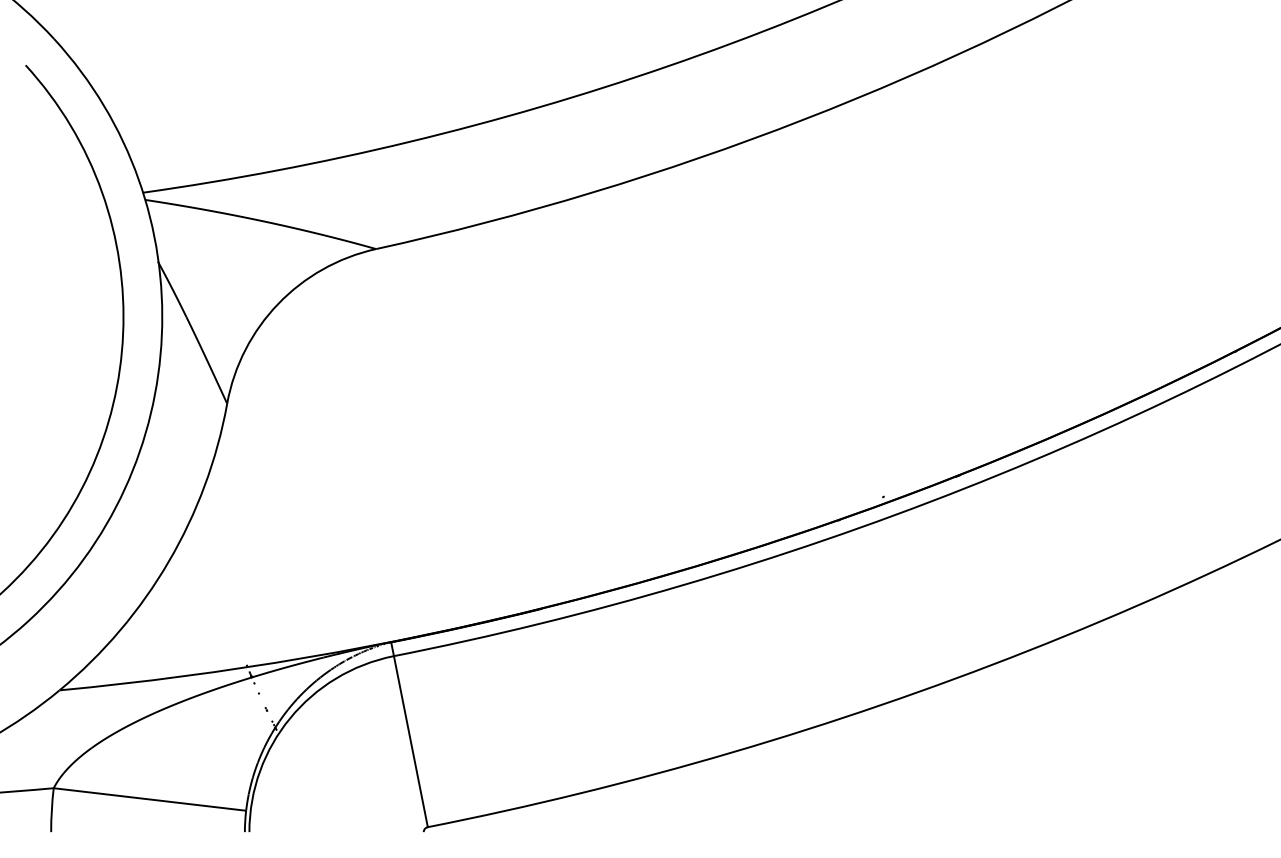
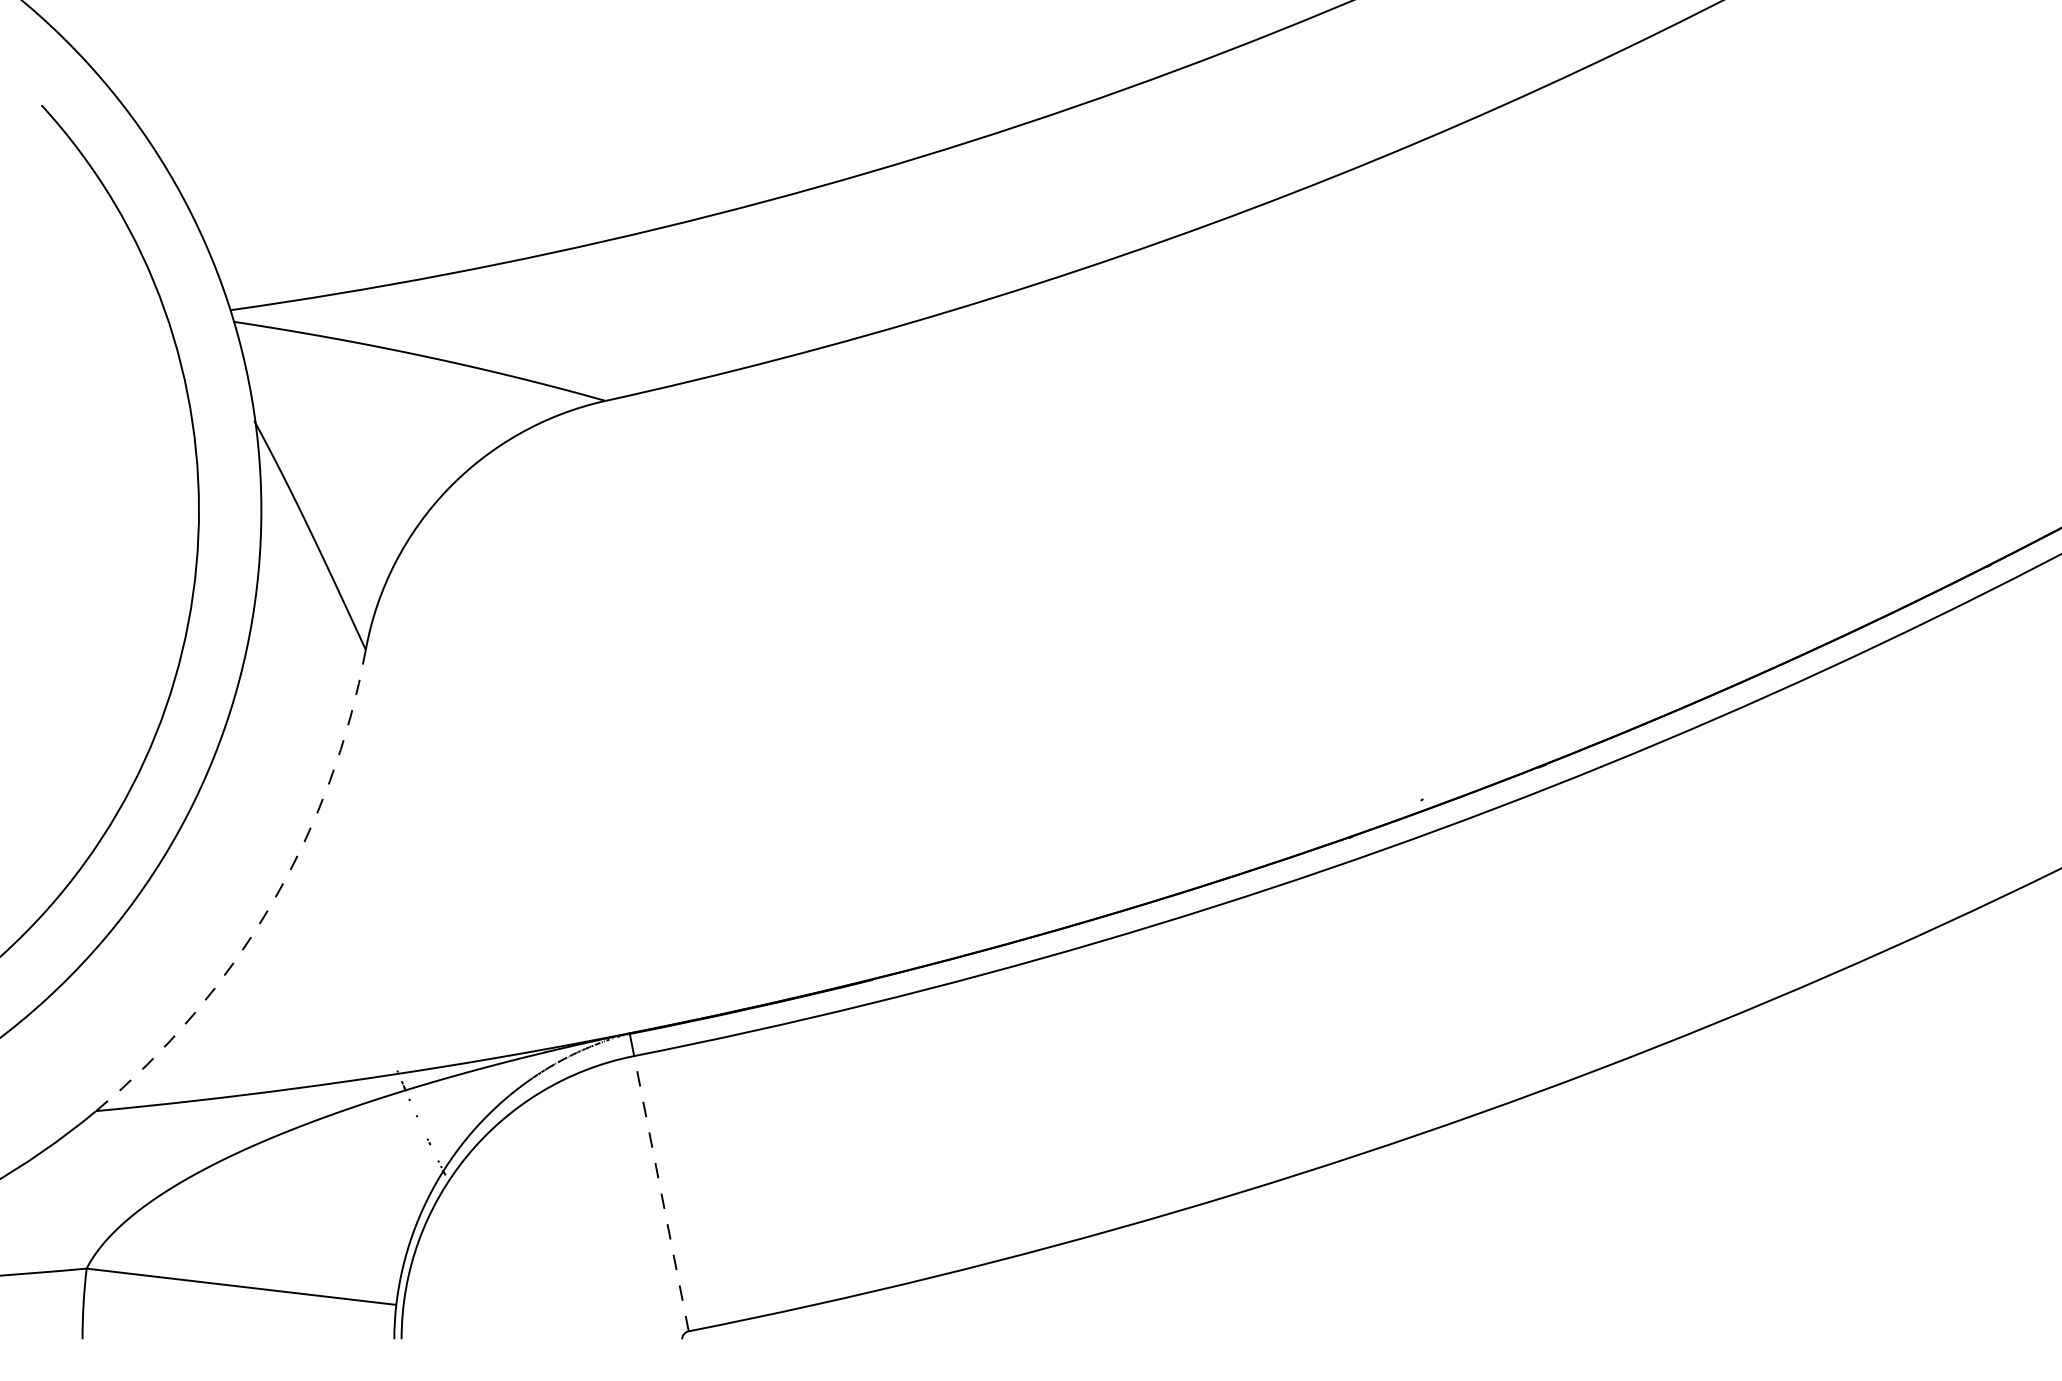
arc: (168, 561) -> (271, 903), solid -> dashed
line: (410, 741) -> (660, 1193), solid -> dashed

